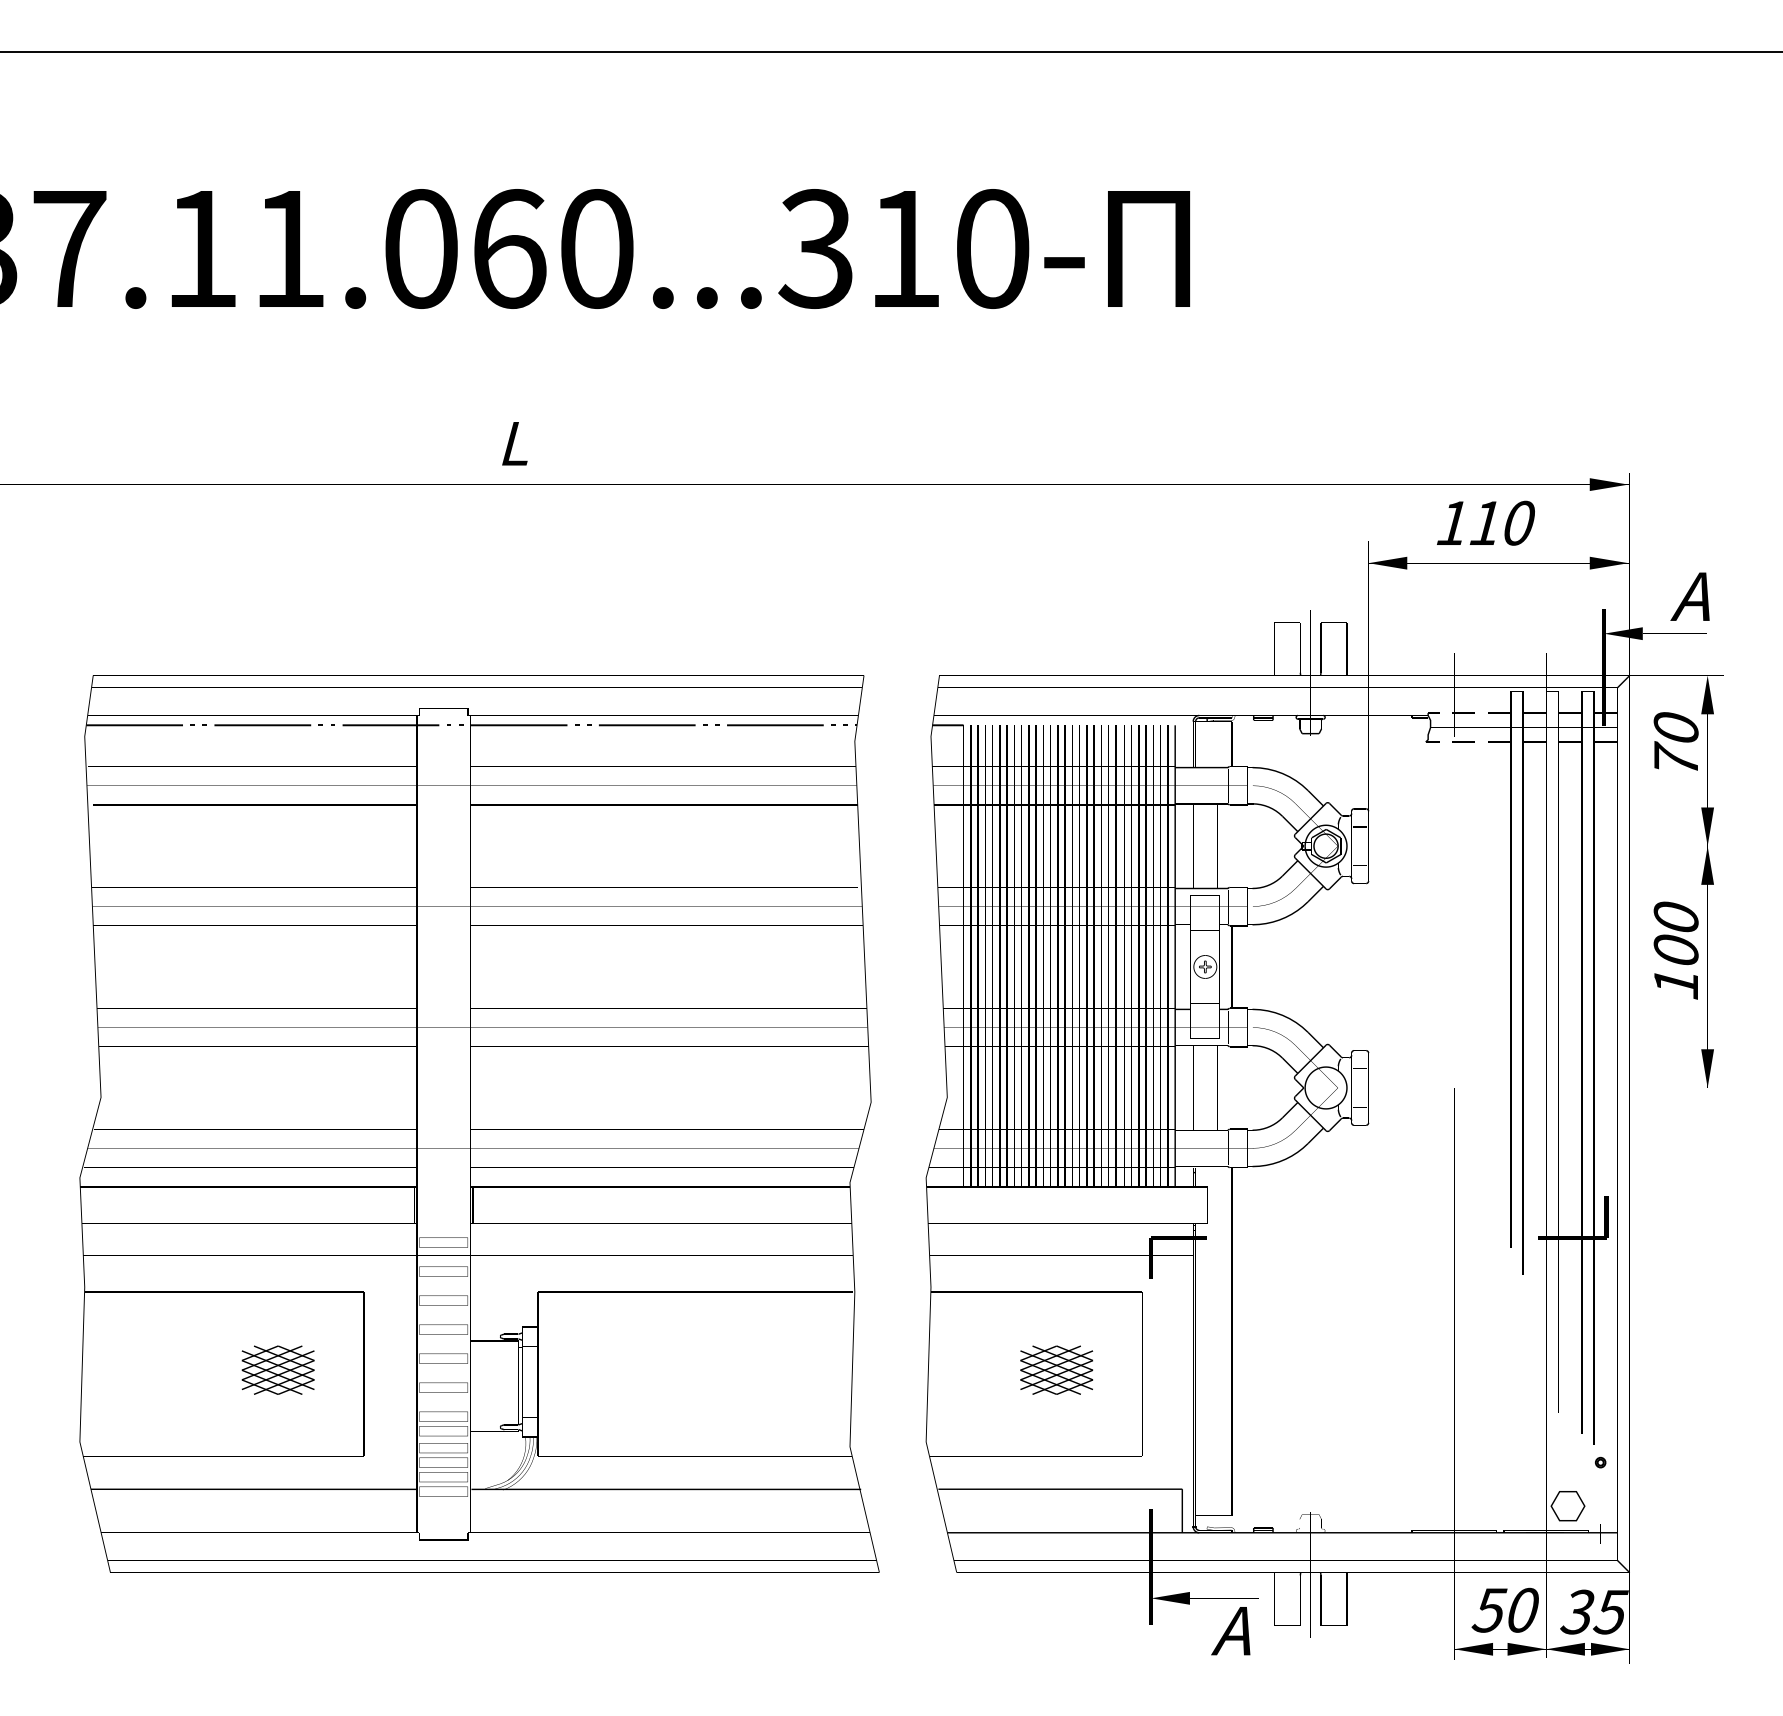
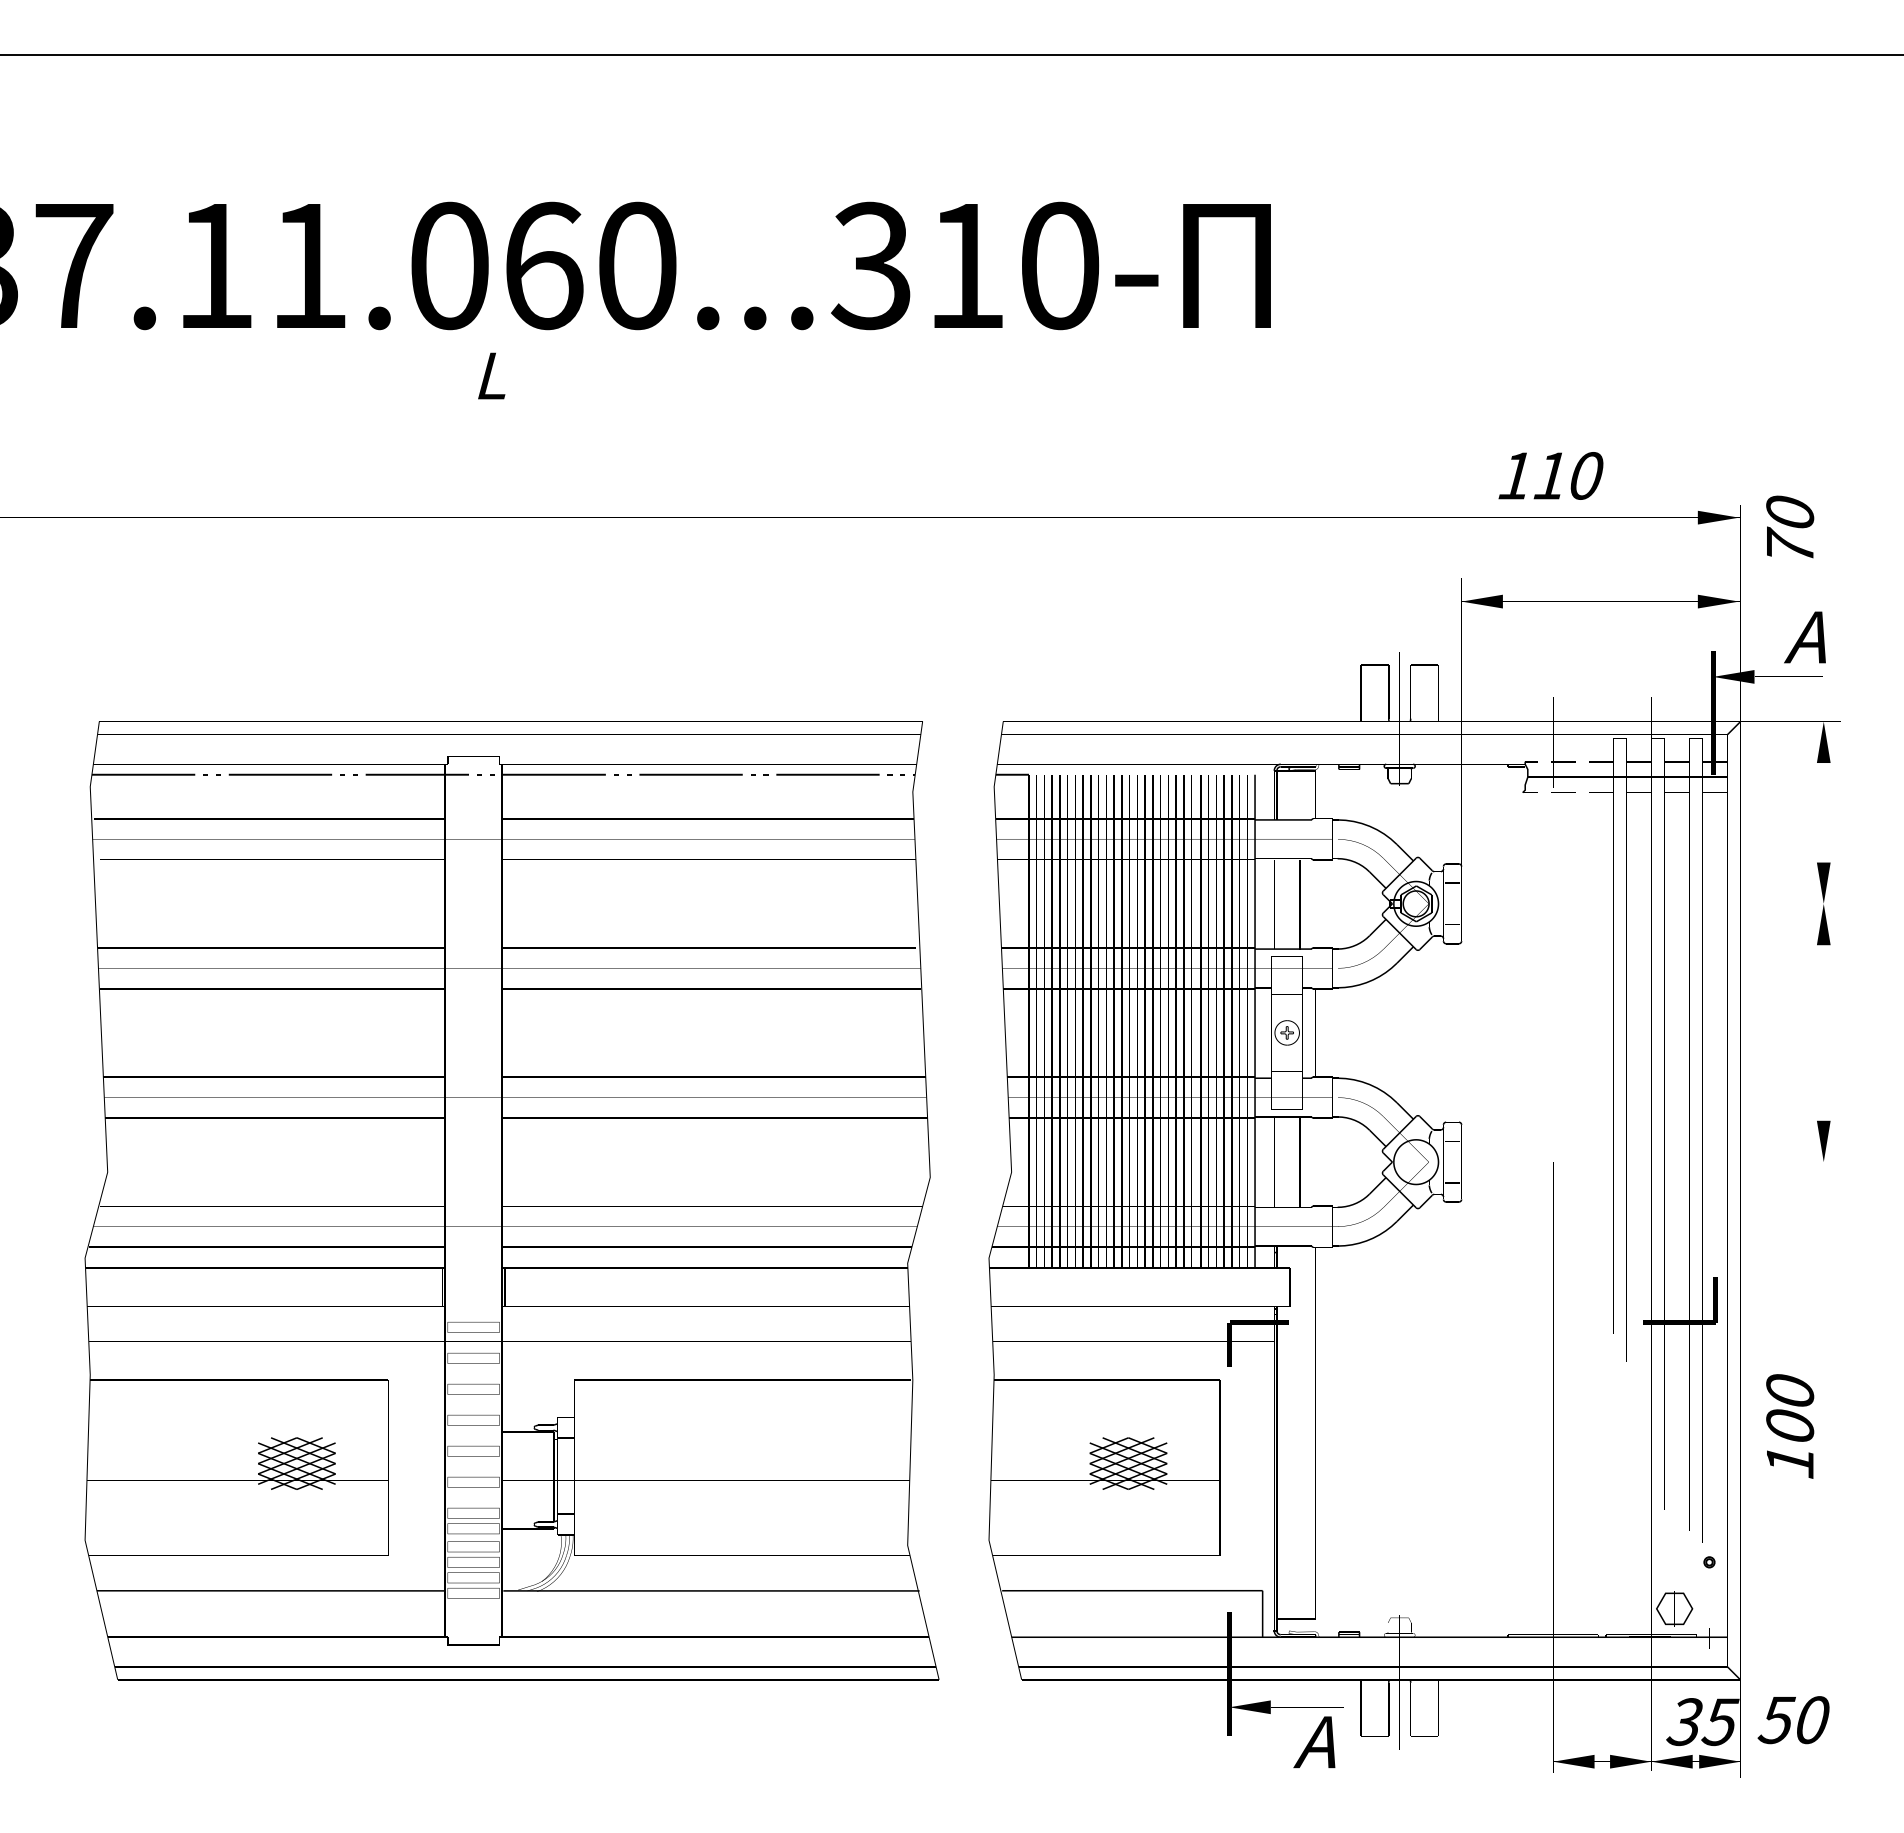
text: (514, 443) -> (491, 375), moved
text: (1485, 522) -> (1550, 475), moved
text: (1676, 740) -> (1790, 526), moved
text: (1676, 950) -> (1790, 1426), moved
text: (1505, 1610) -> (1793, 1720), moved

